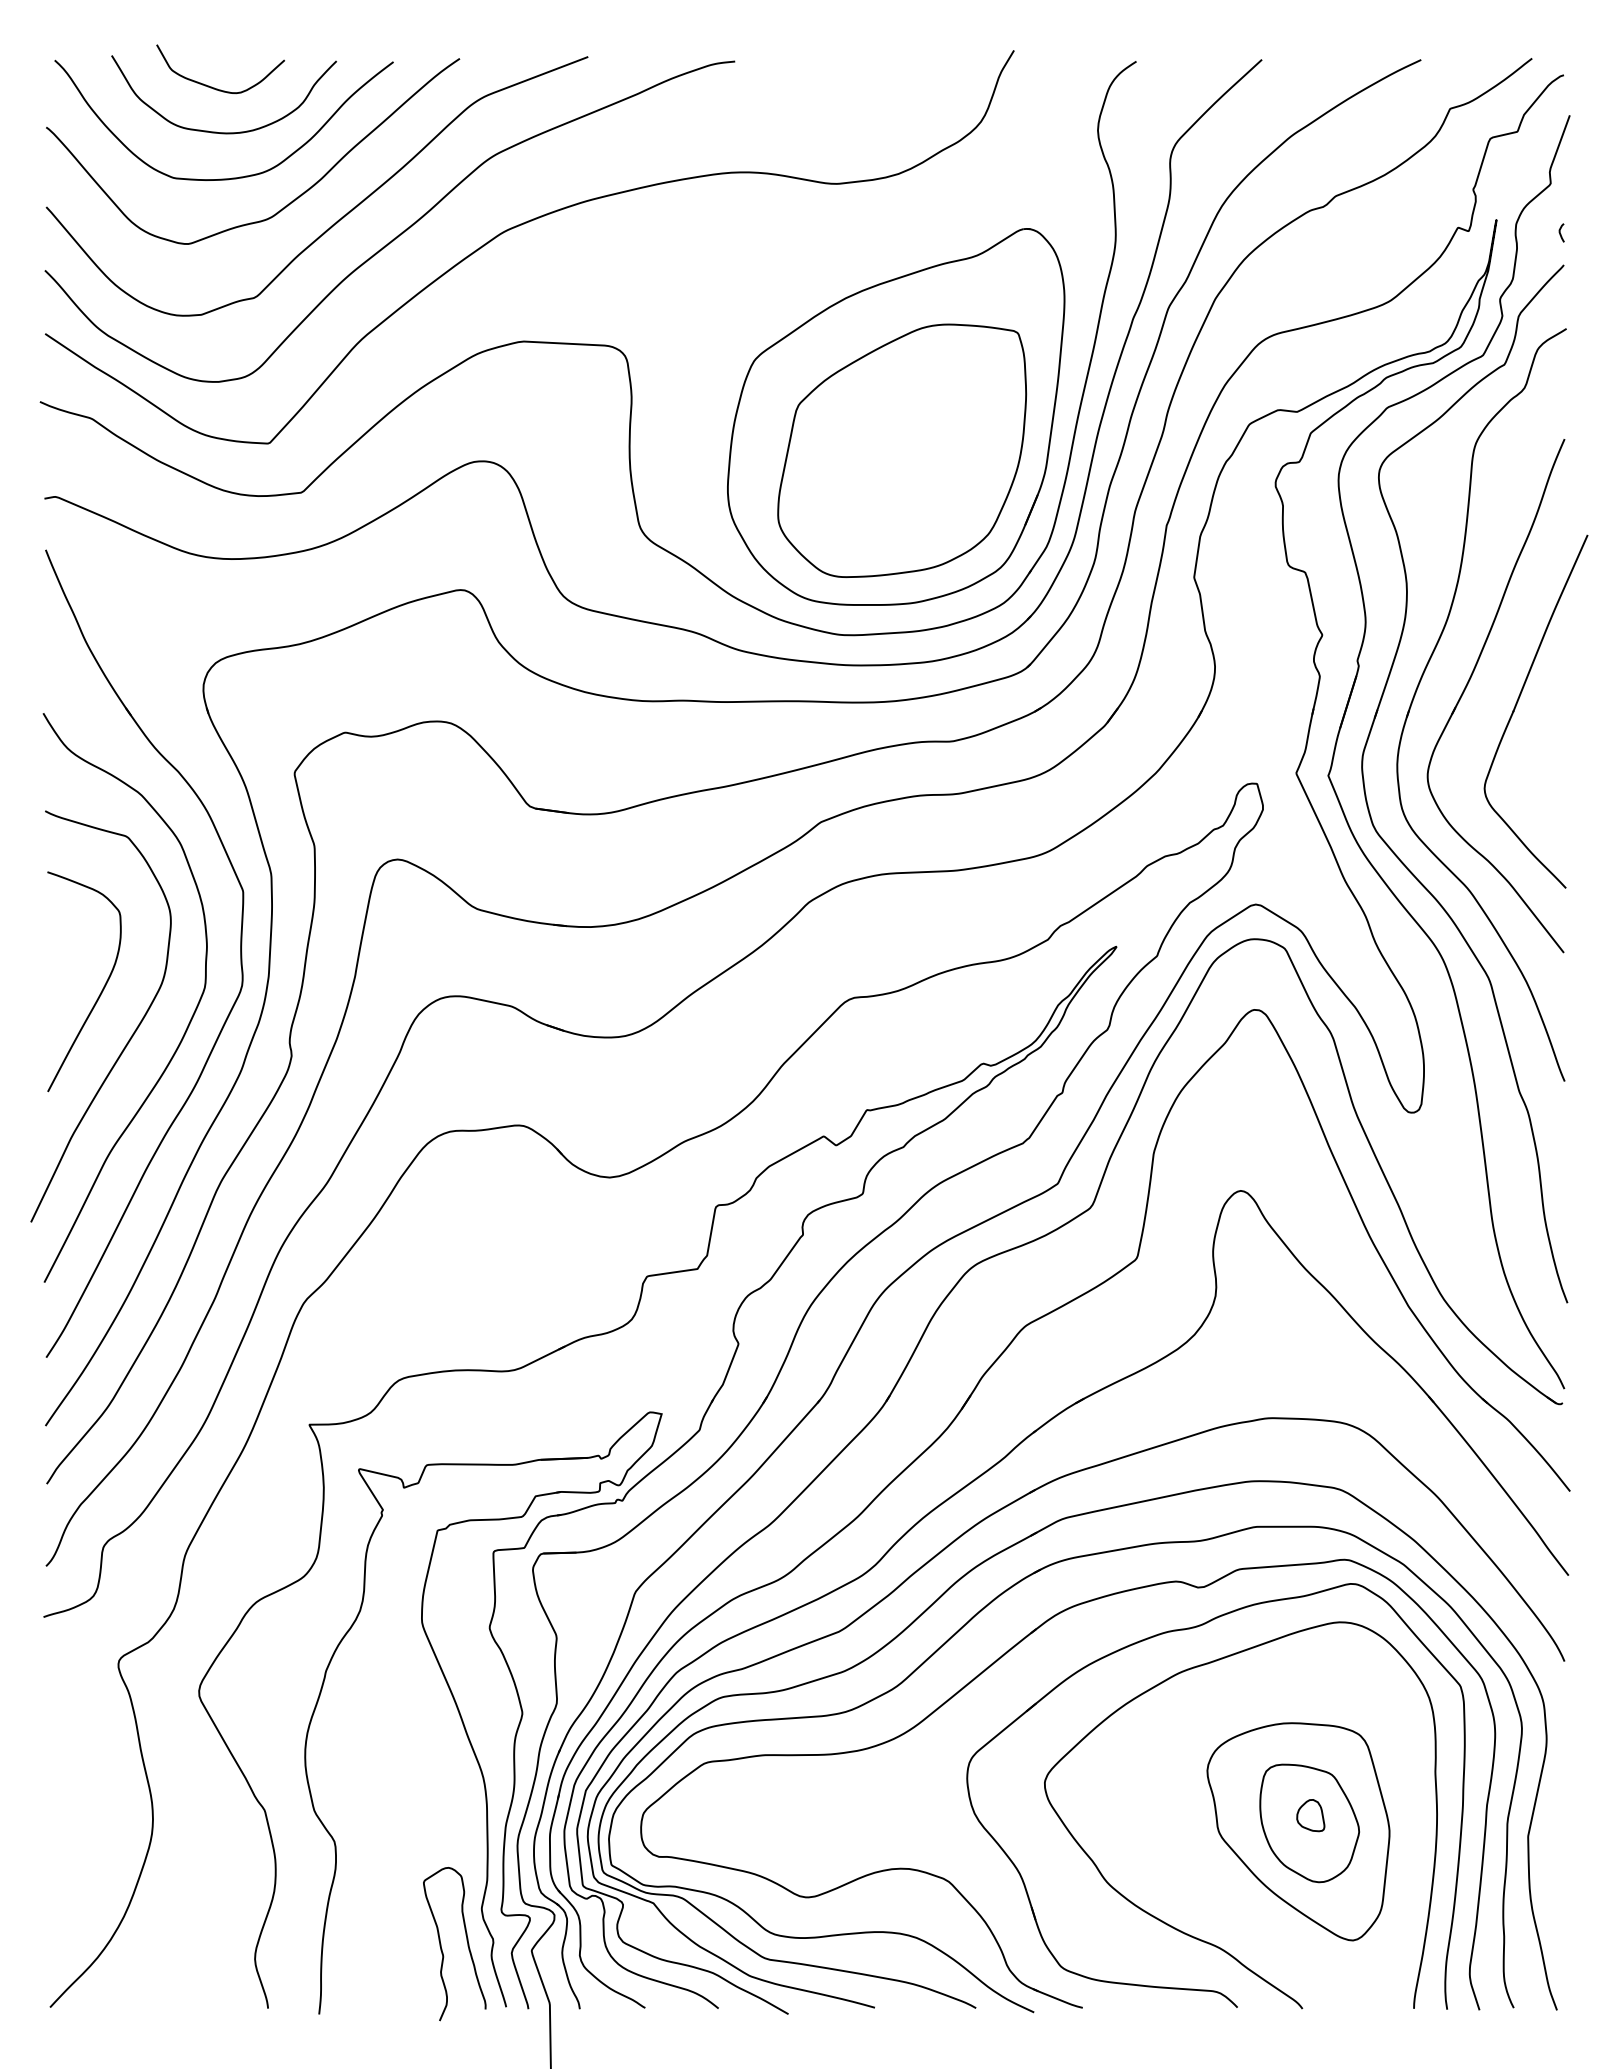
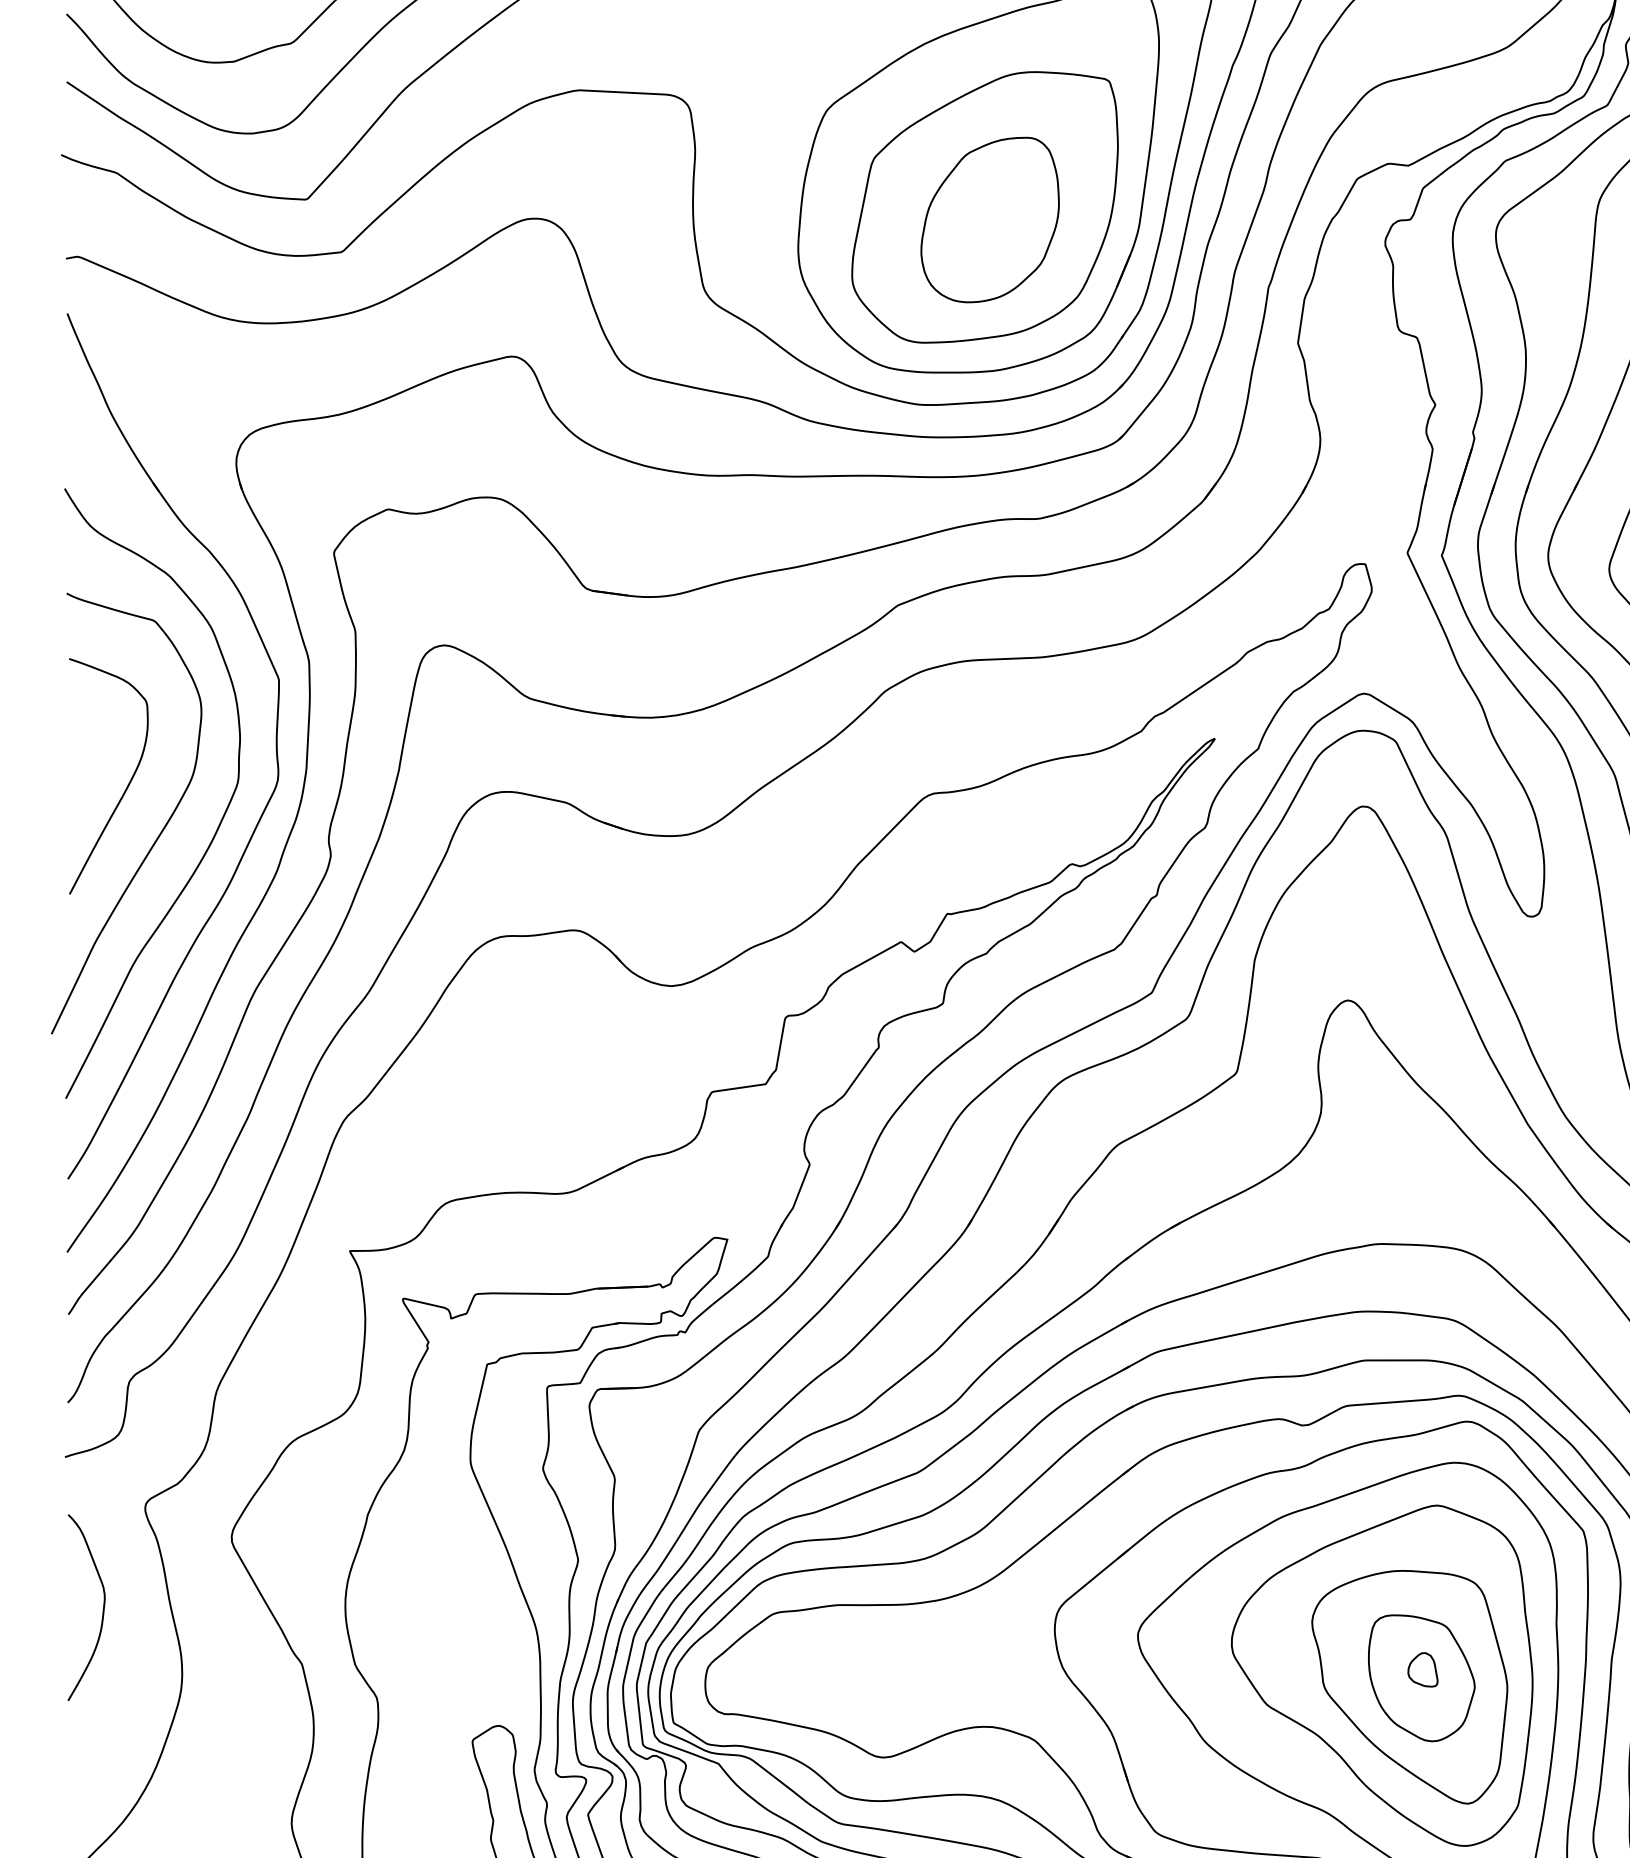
part: (906, 462) -> (989, 219), added
curve: (78, 1759) -> (102, 1609), added
part: (1272, 1820) -> (1381, 1675), added

